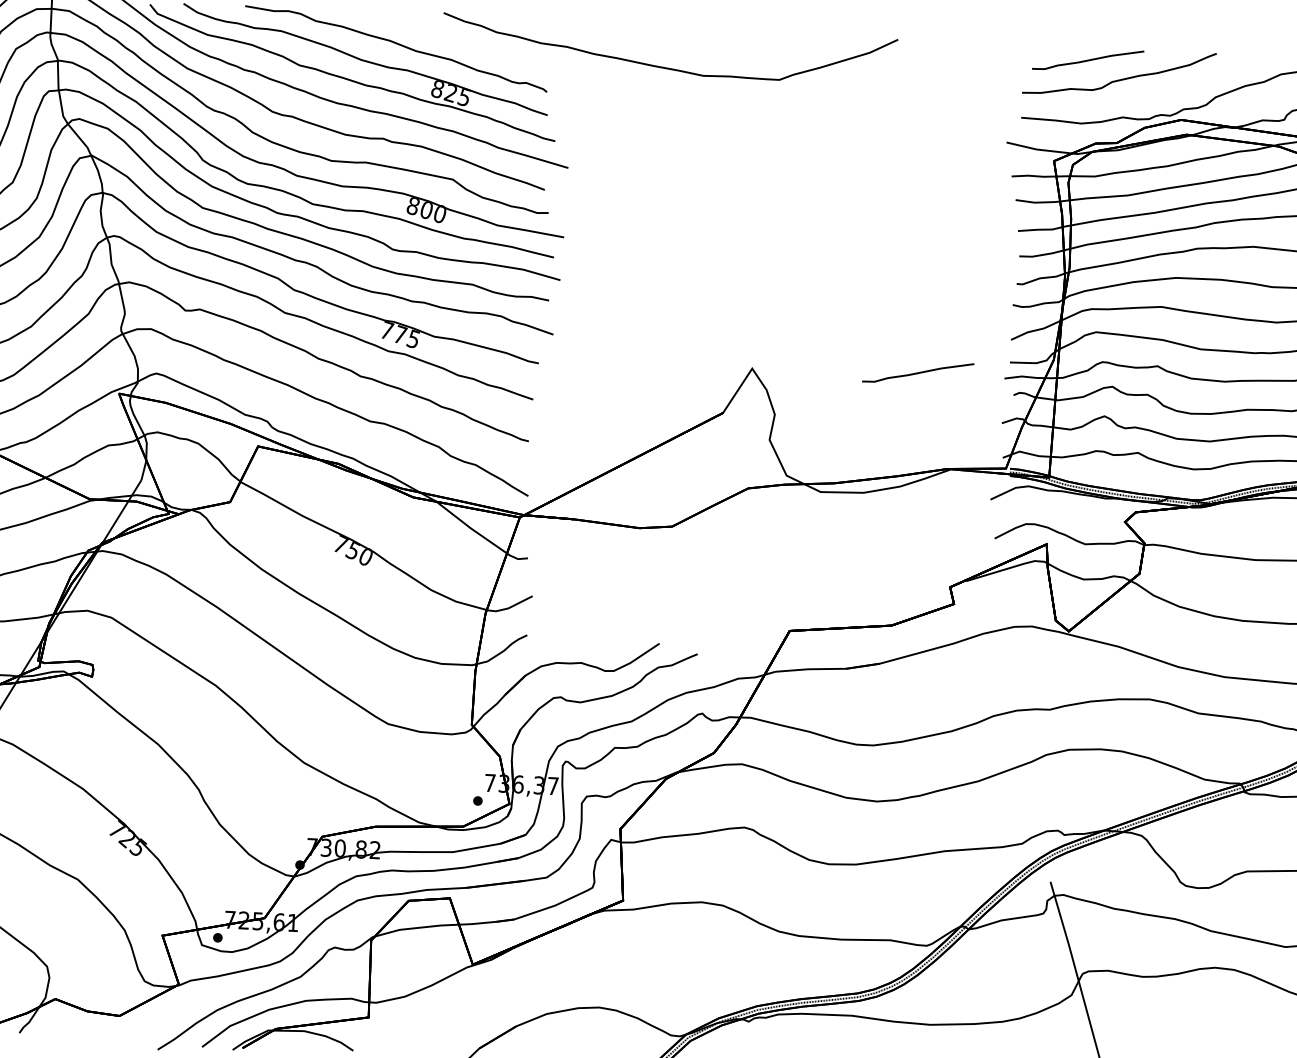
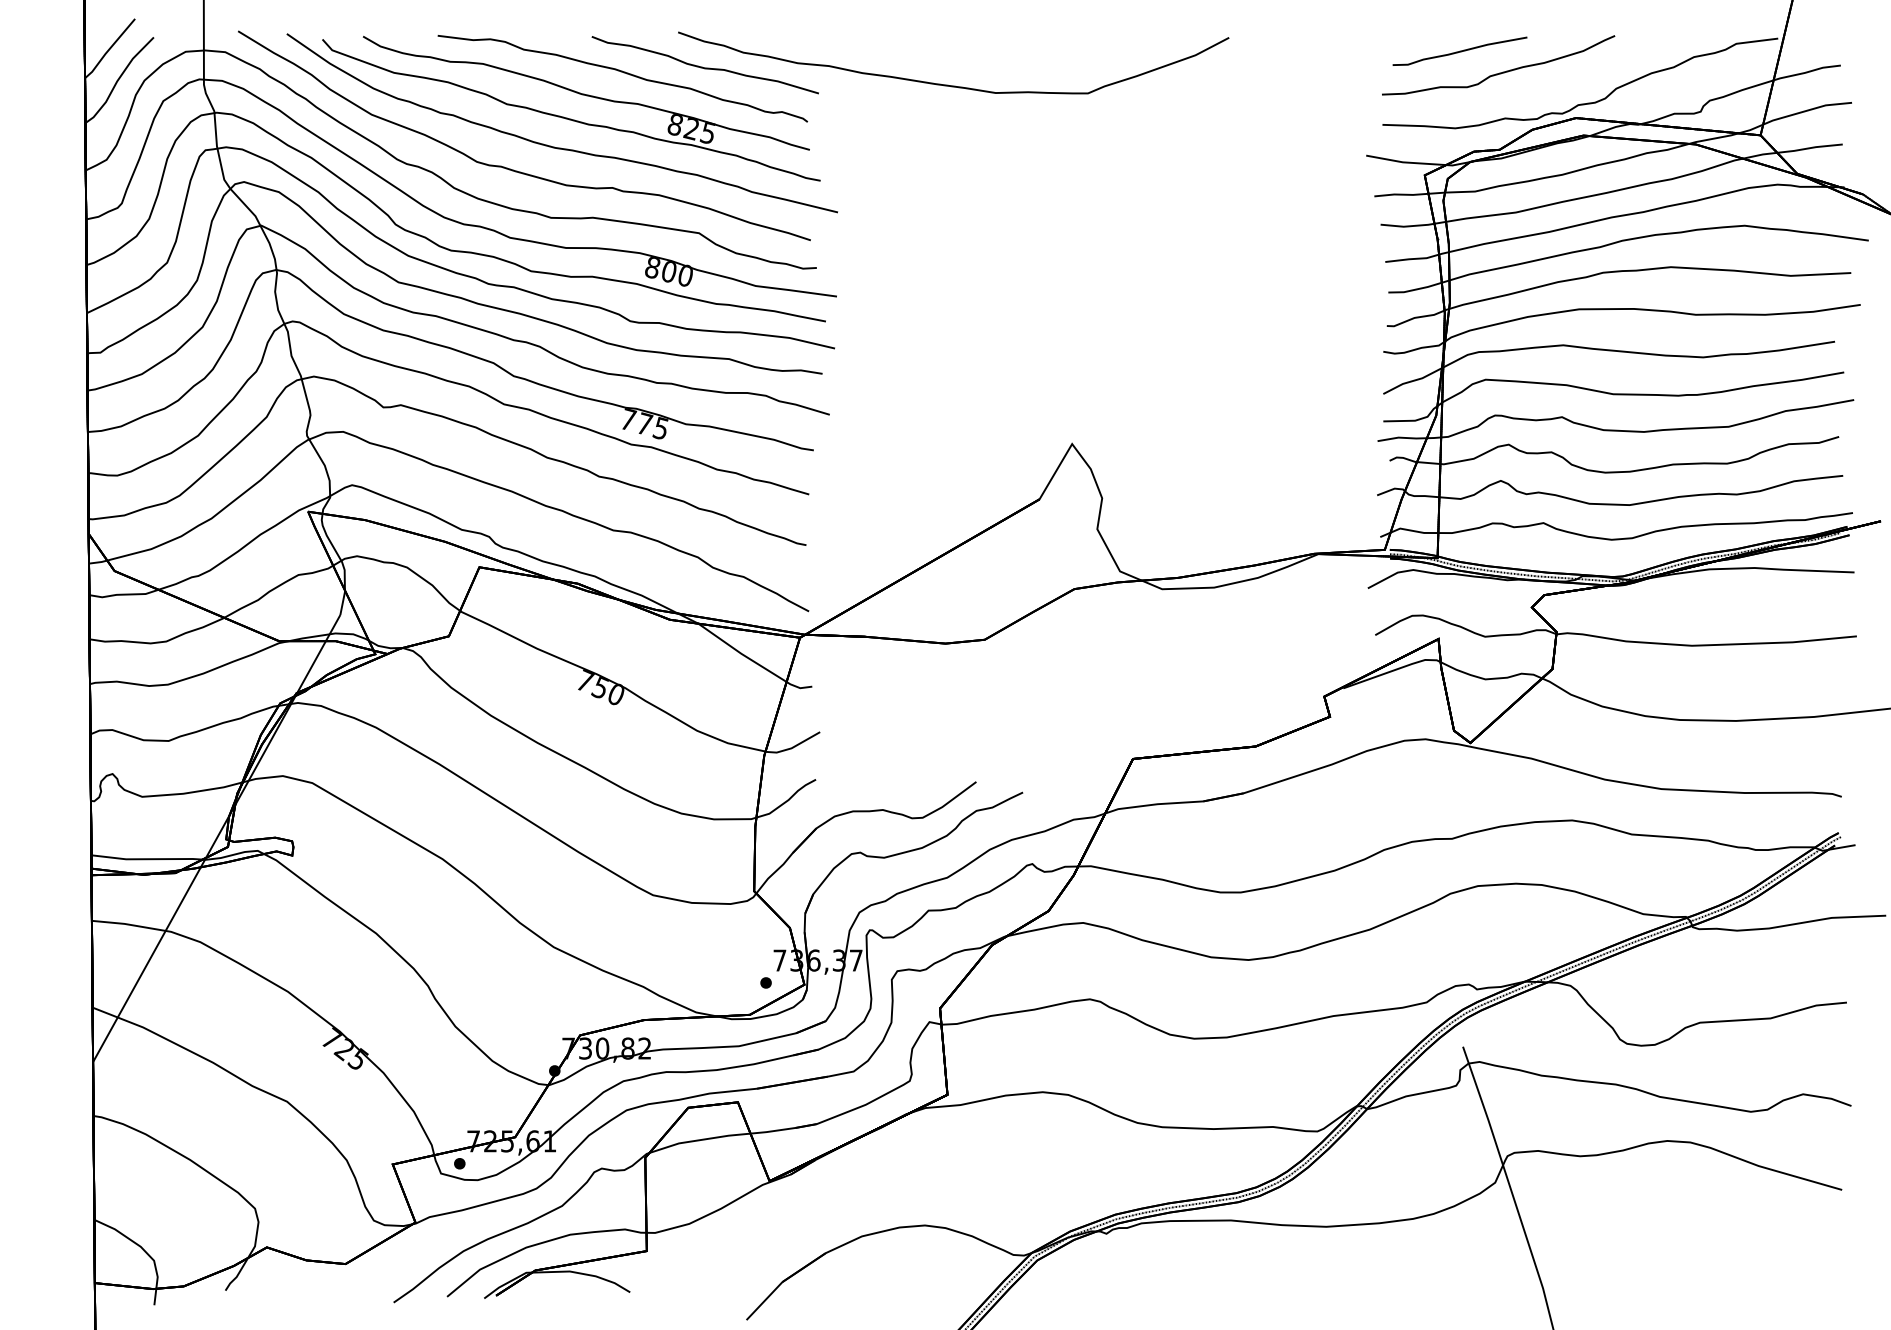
curve: (464, 43) -> (704, 67), added
curve: (917, 372) -> (1272, 438), removed

